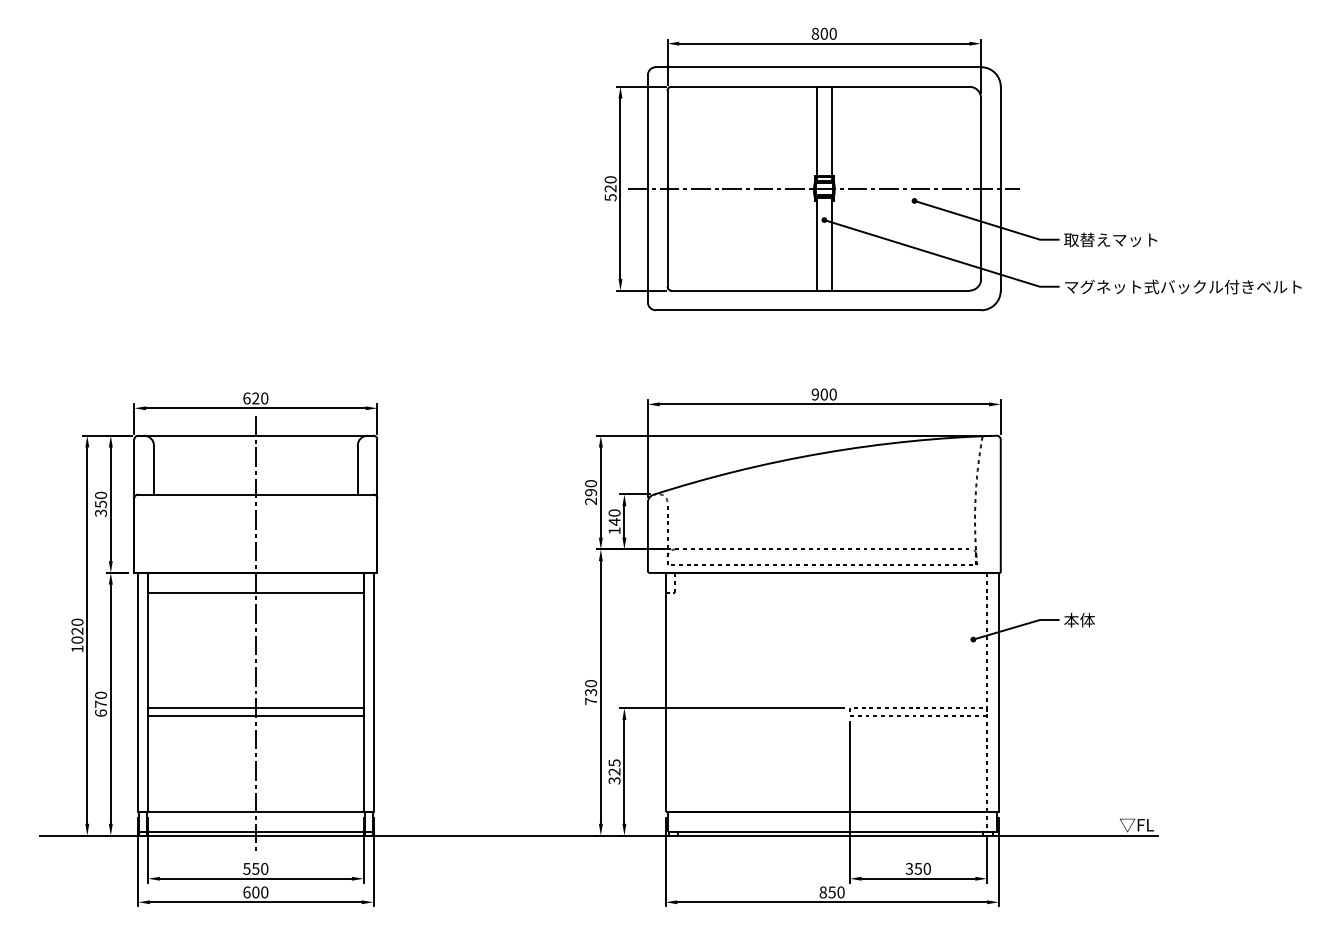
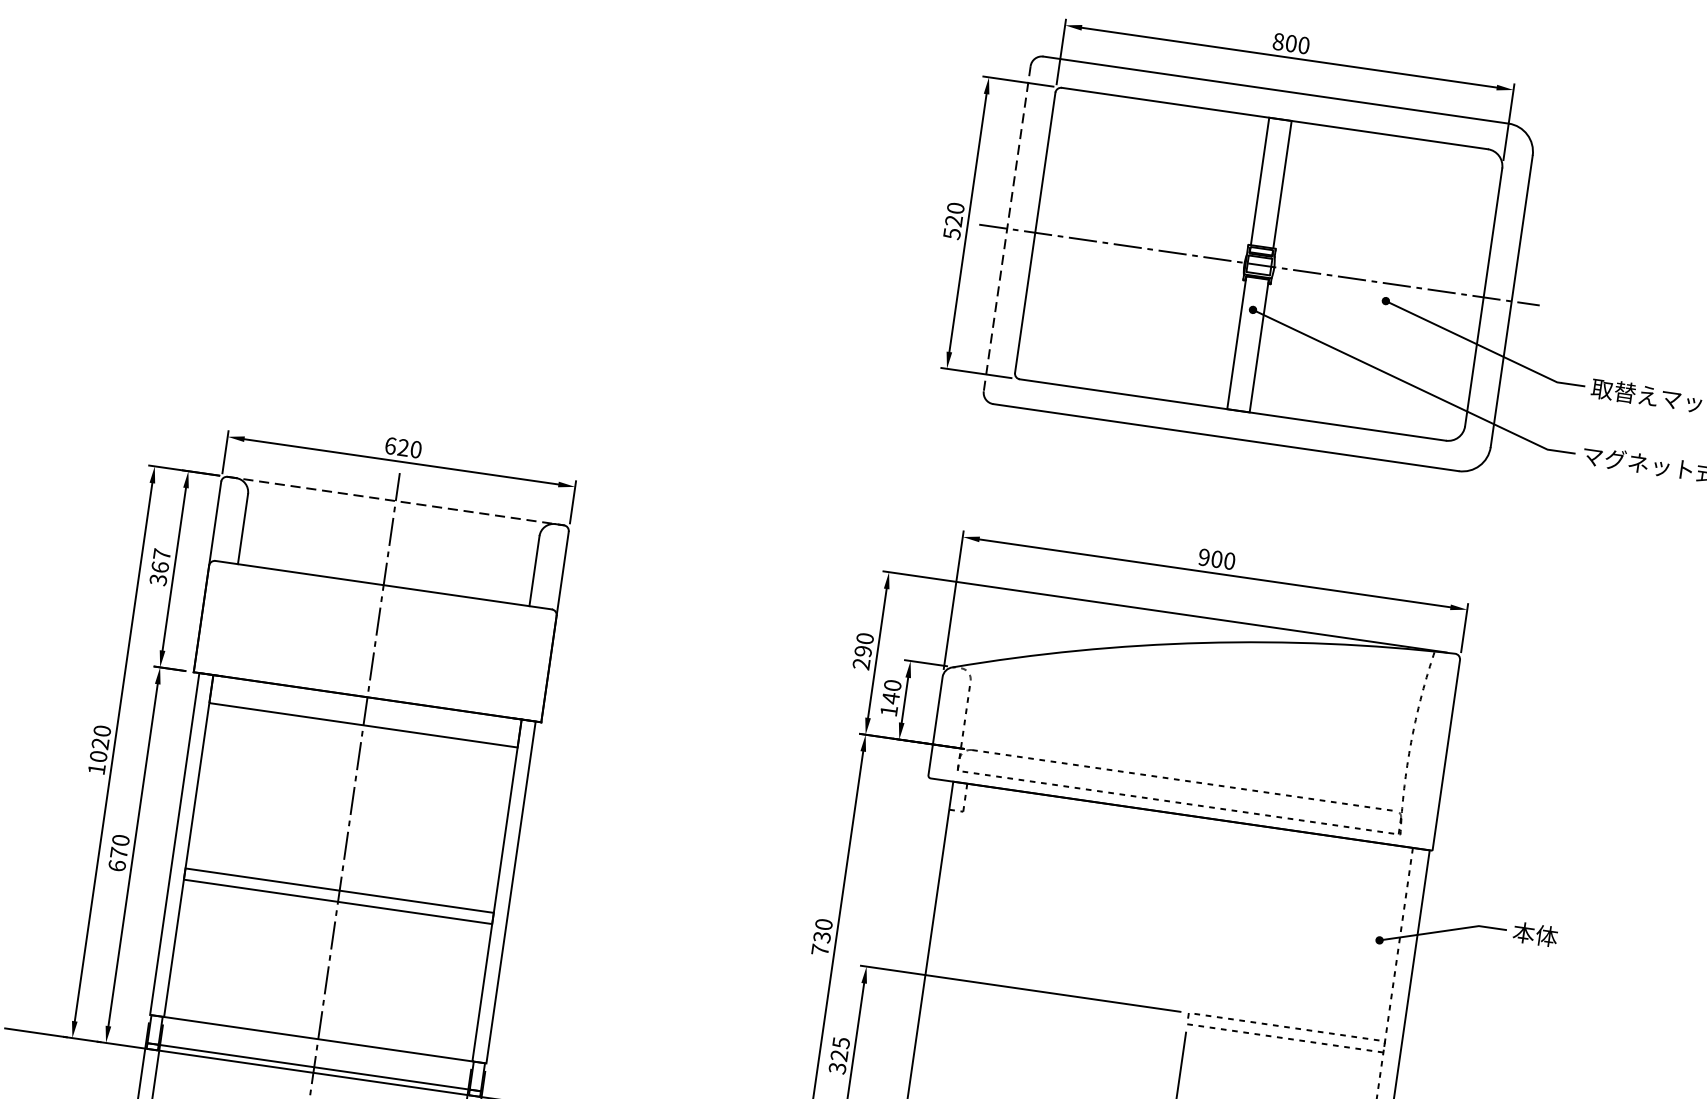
line: (647, 188) -> (1006, 228), solid -> dashed
line: (255, 435) -> (395, 500), solid -> dashed
text: (100, 499) -> (160, 560), 350 -> 367

